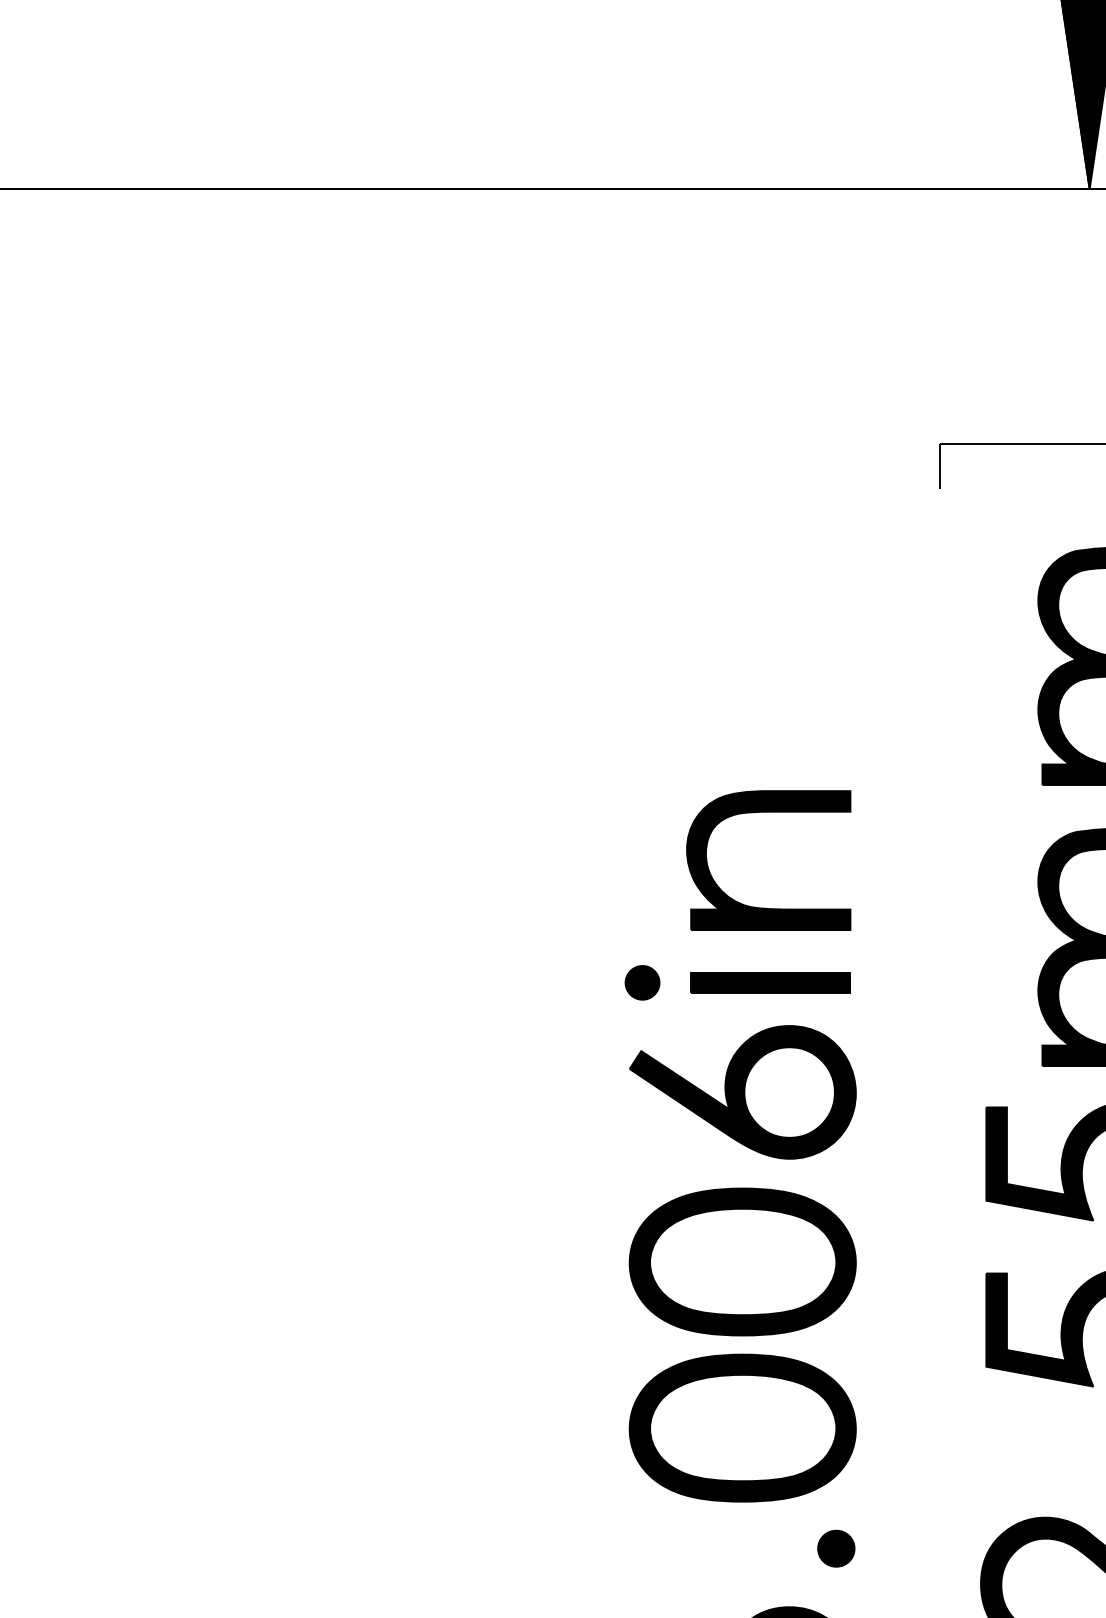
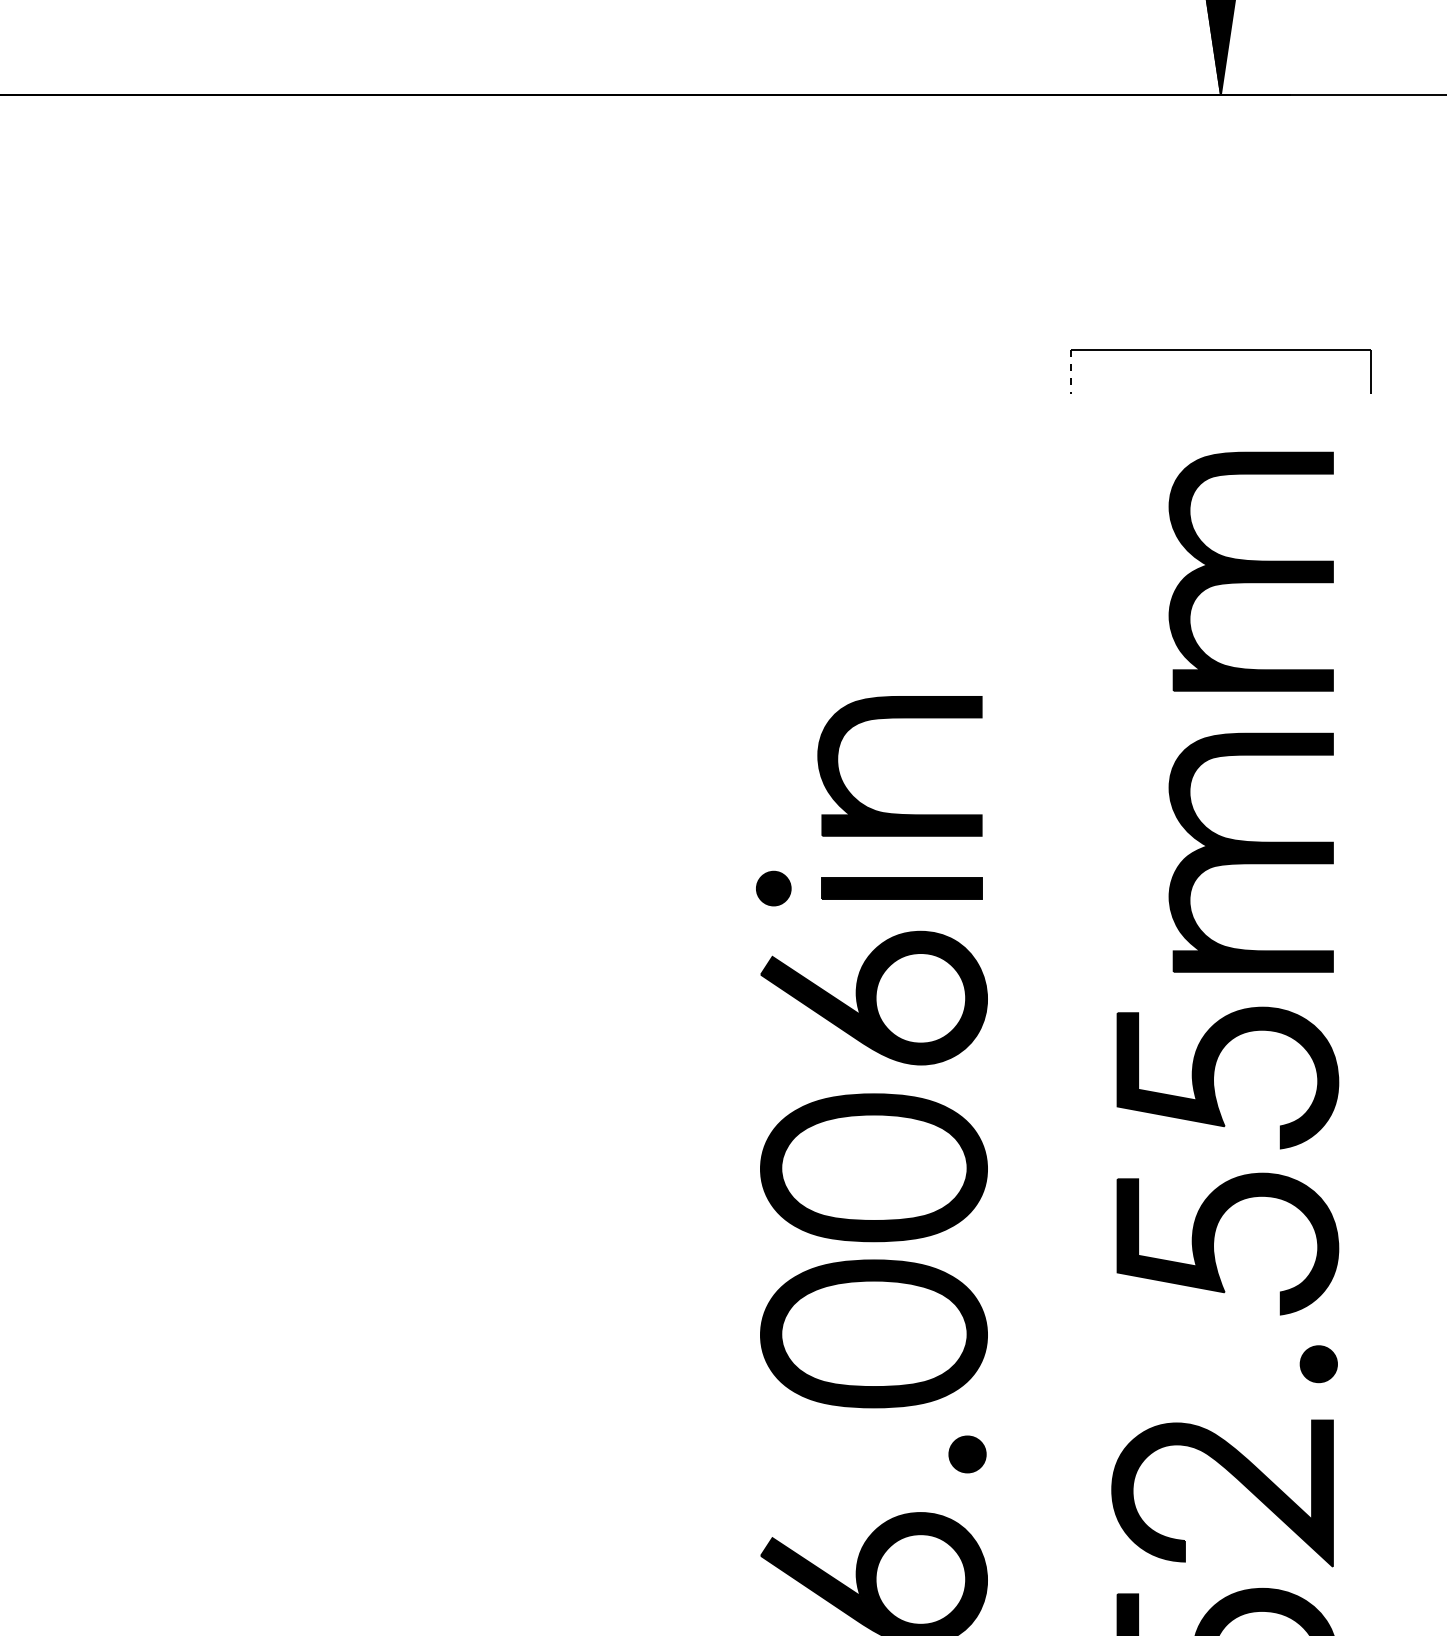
line: (940, 466) -> (1071, 372), solid -> dashed

